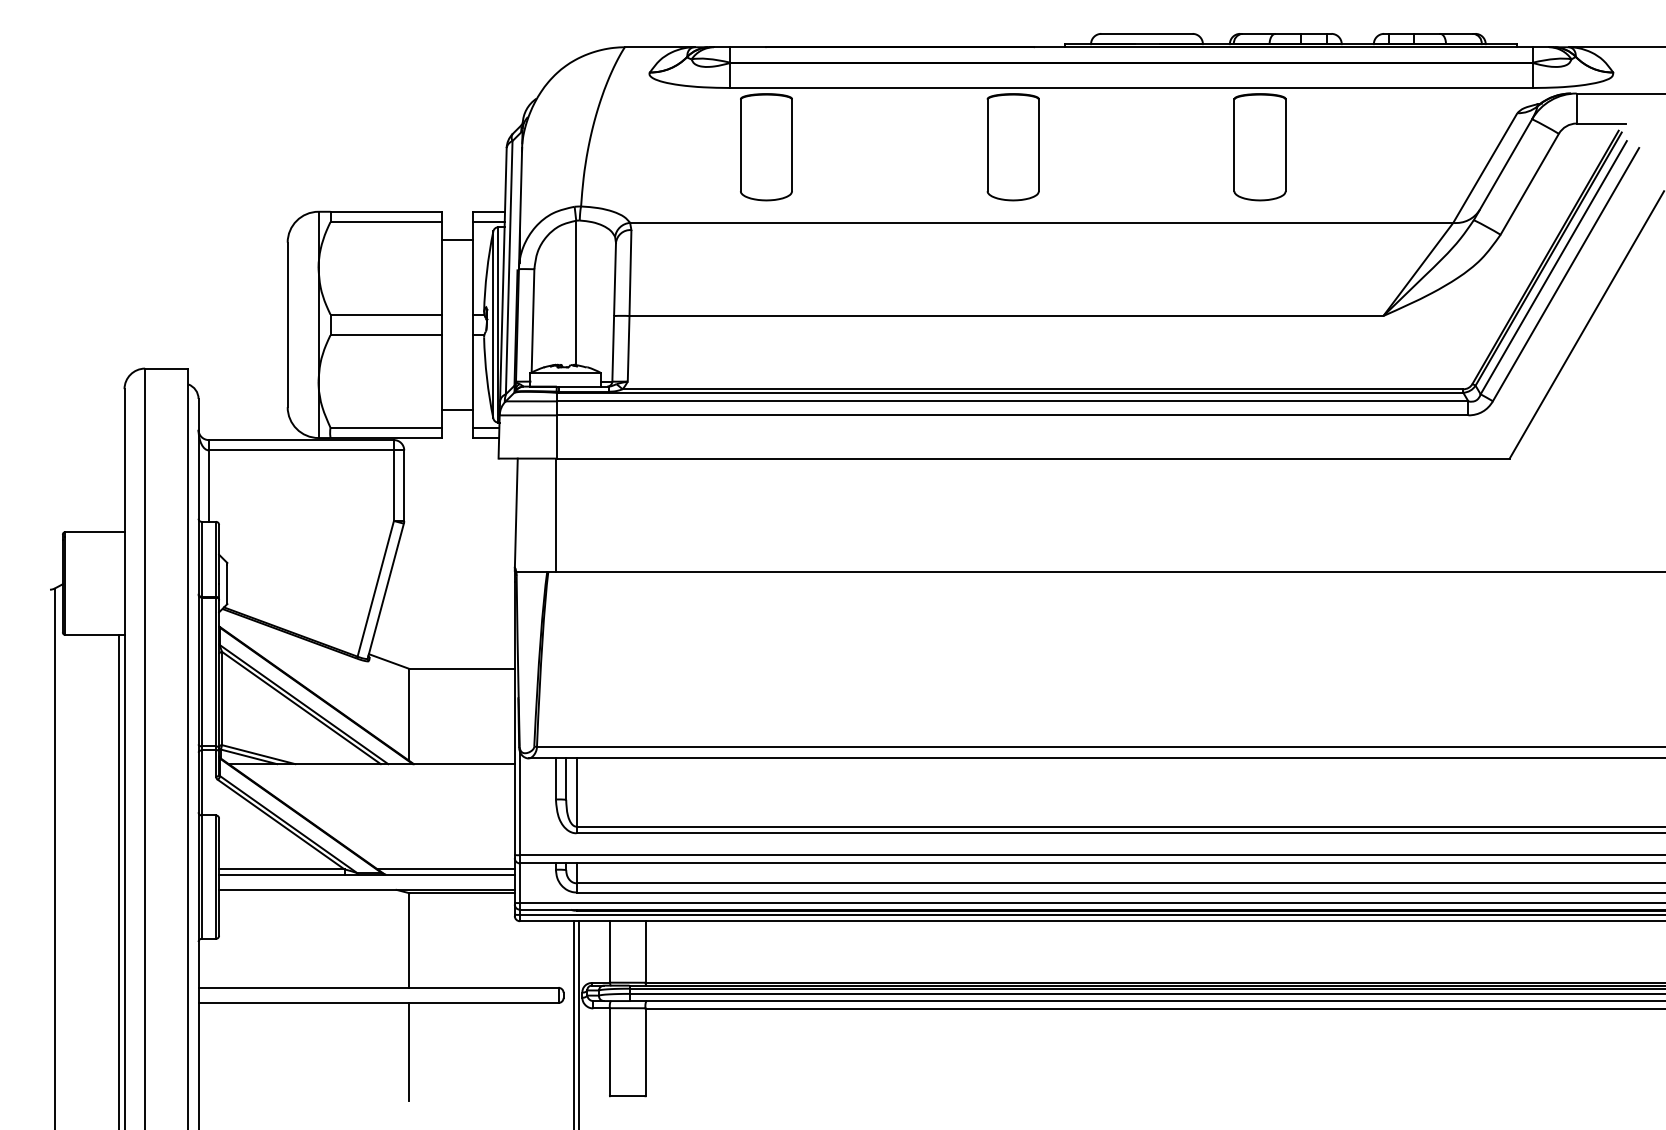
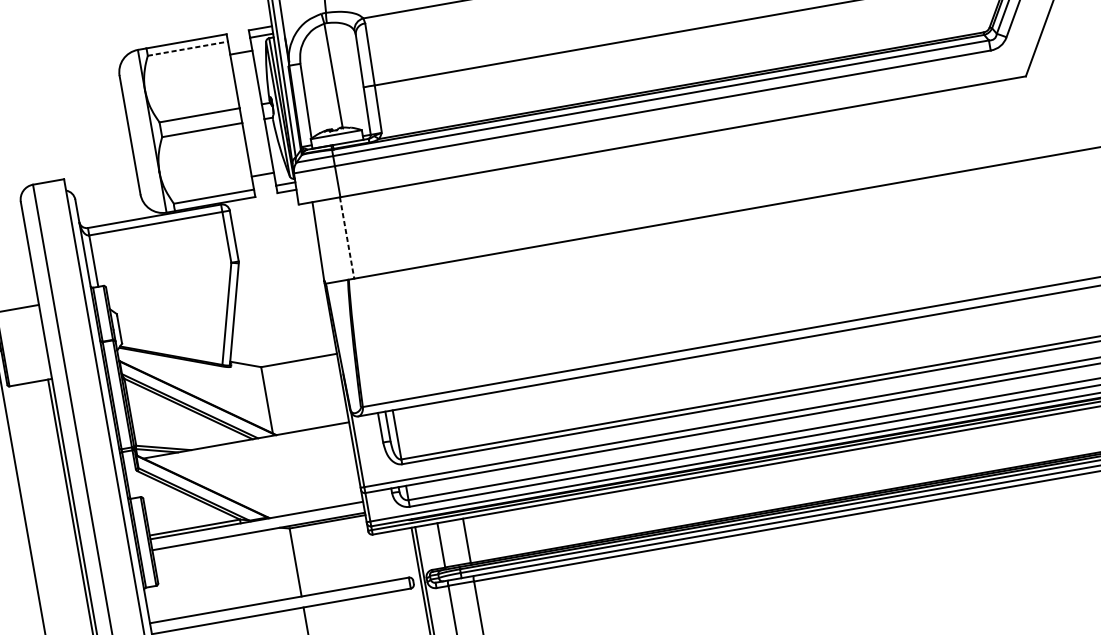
line: (386, 222) -> (188, 49), solid -> dashed
line: (555, 515) -> (346, 238), solid -> dashed
line: (445, 869) -> (312, 506), removed

